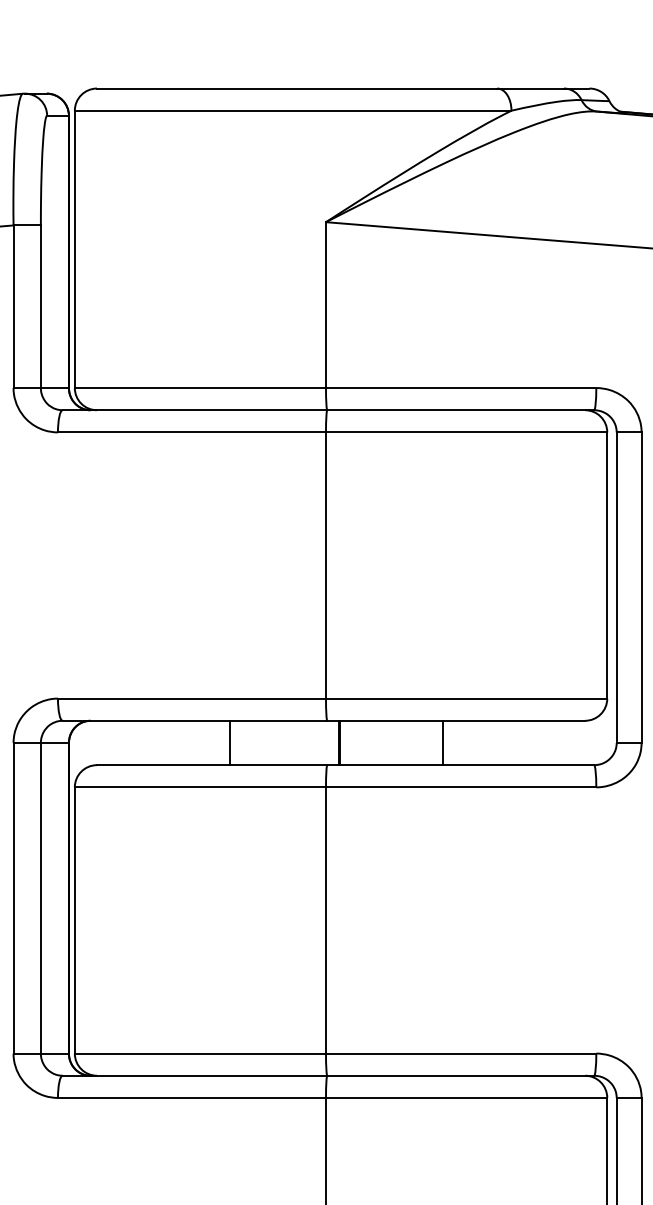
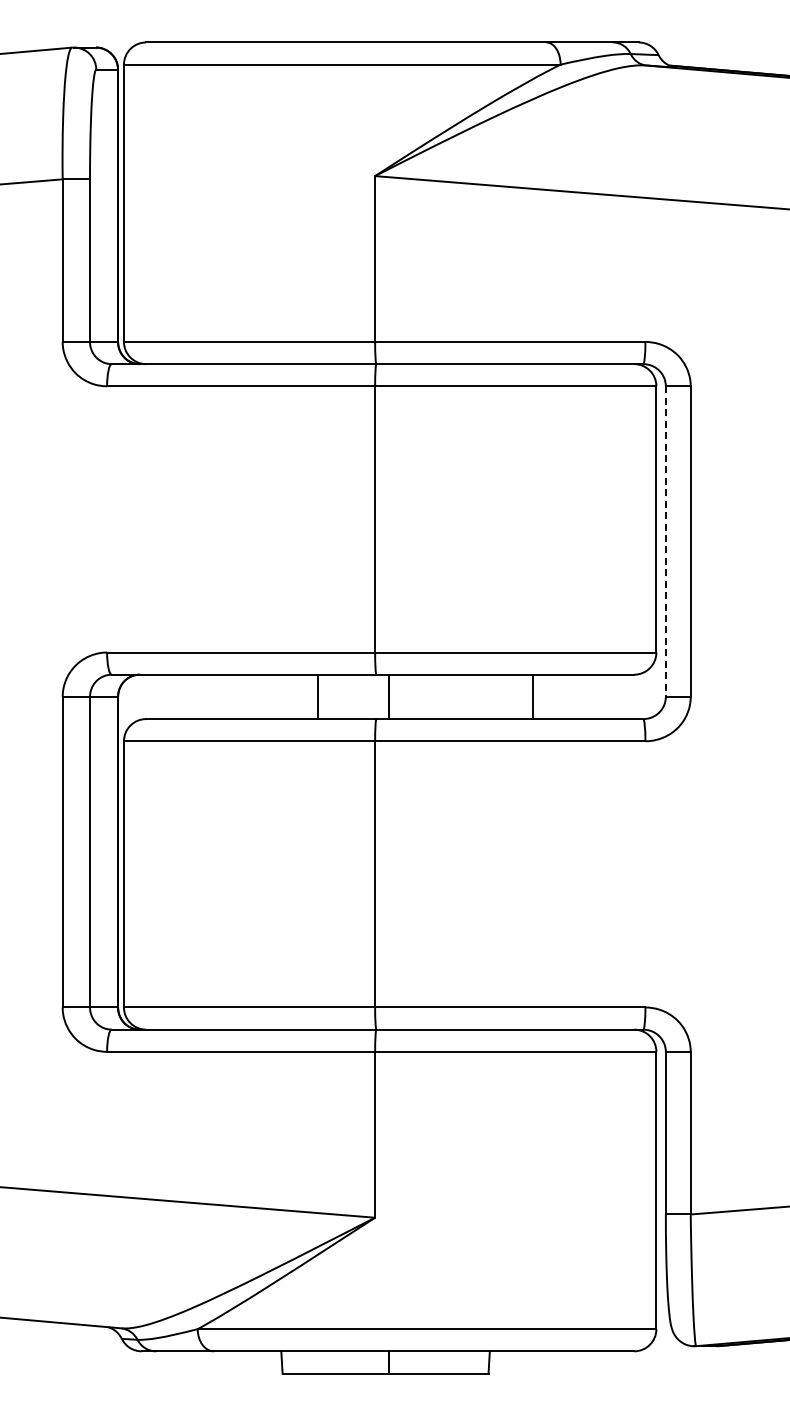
line: (616, 588) -> (665, 542), solid -> dashed
line: (230, 742) -> (318, 696), moved
line: (442, 742) -> (532, 696), moved

